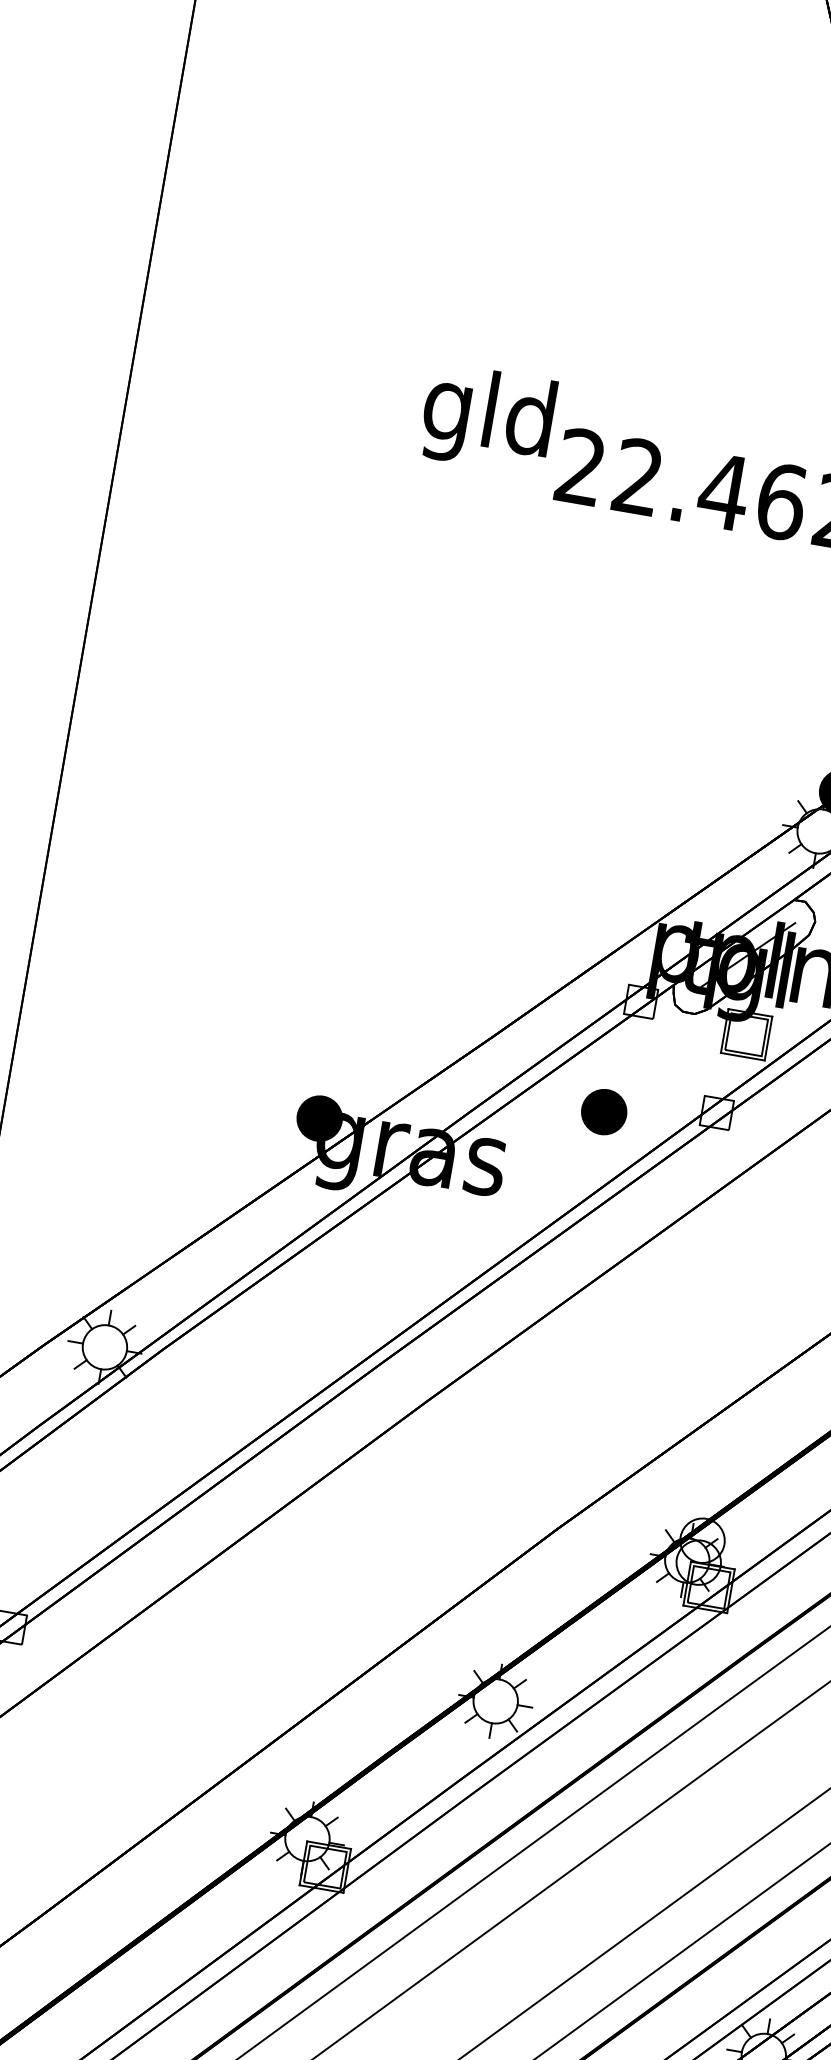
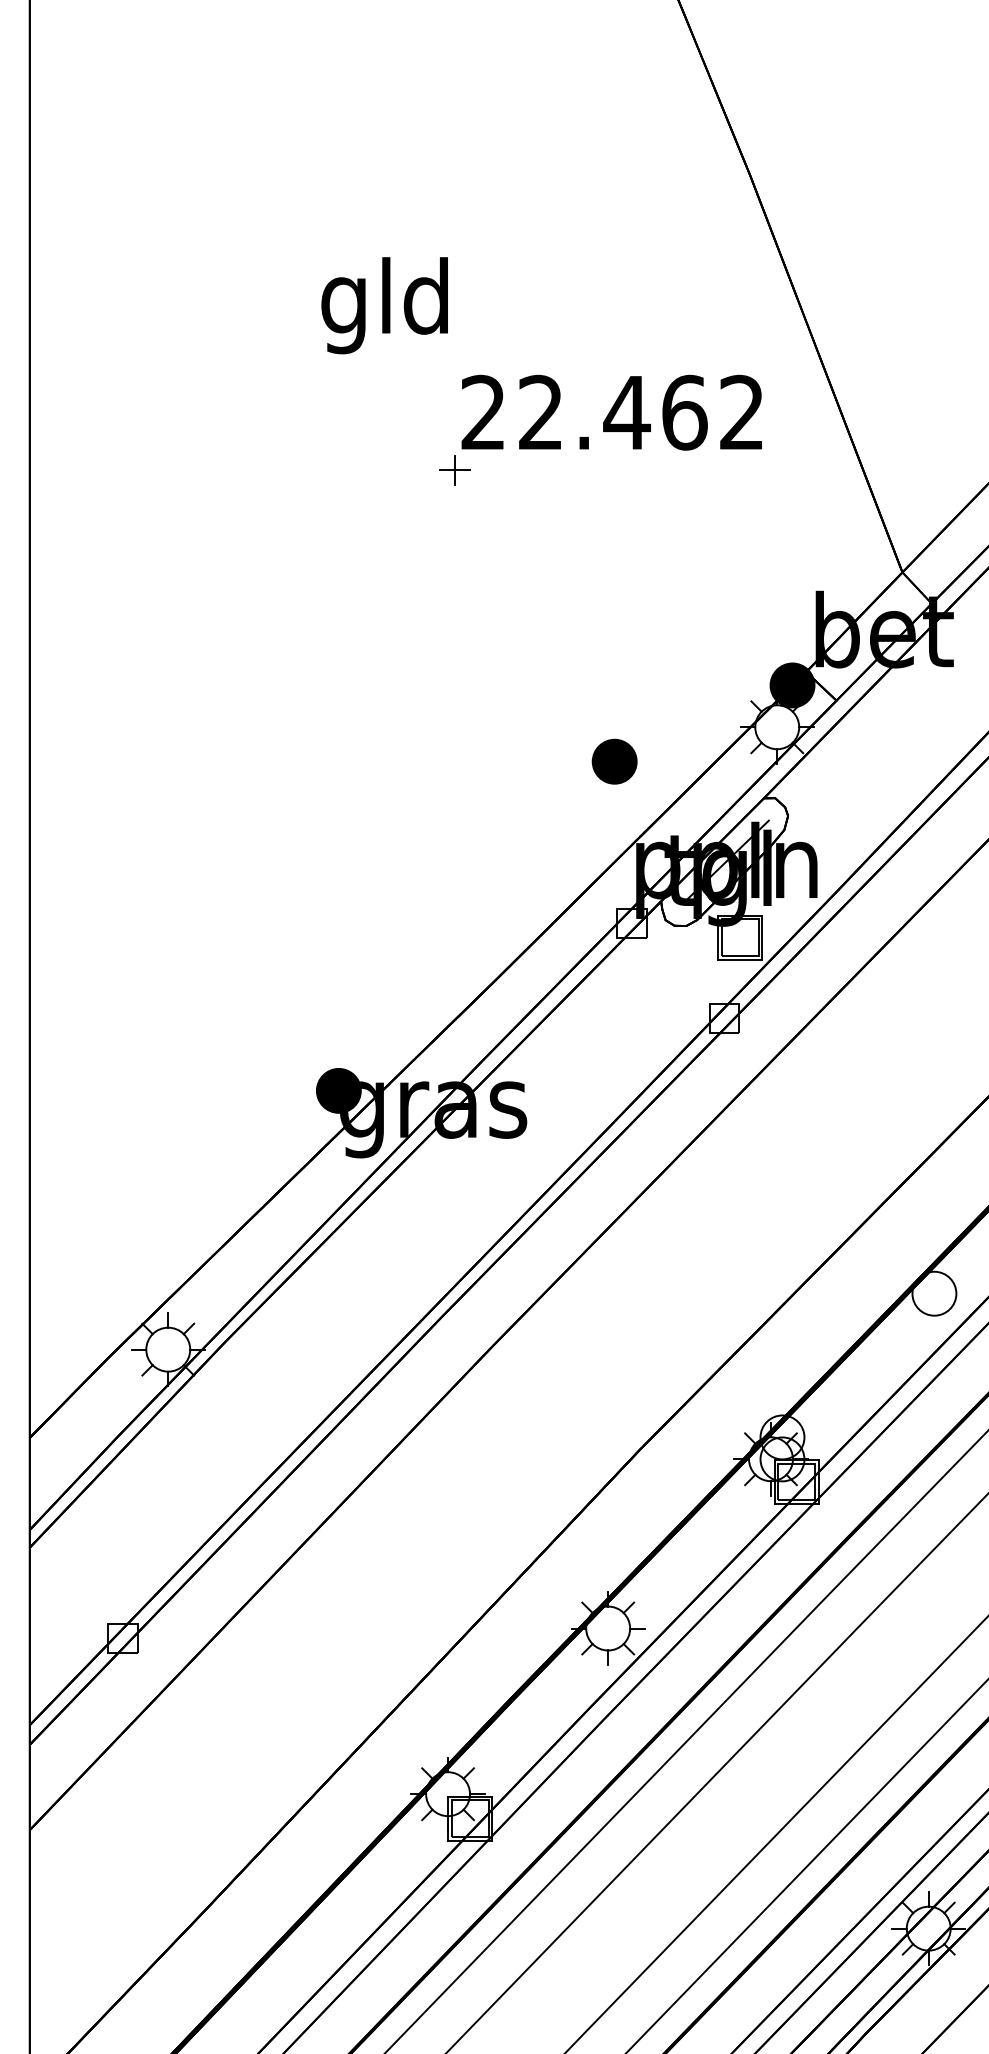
text: (487, 418) -> (384, 305), moved
part: (541, 519) -> (454, 470), added
part: (604, 1111) -> (614, 761), moved

